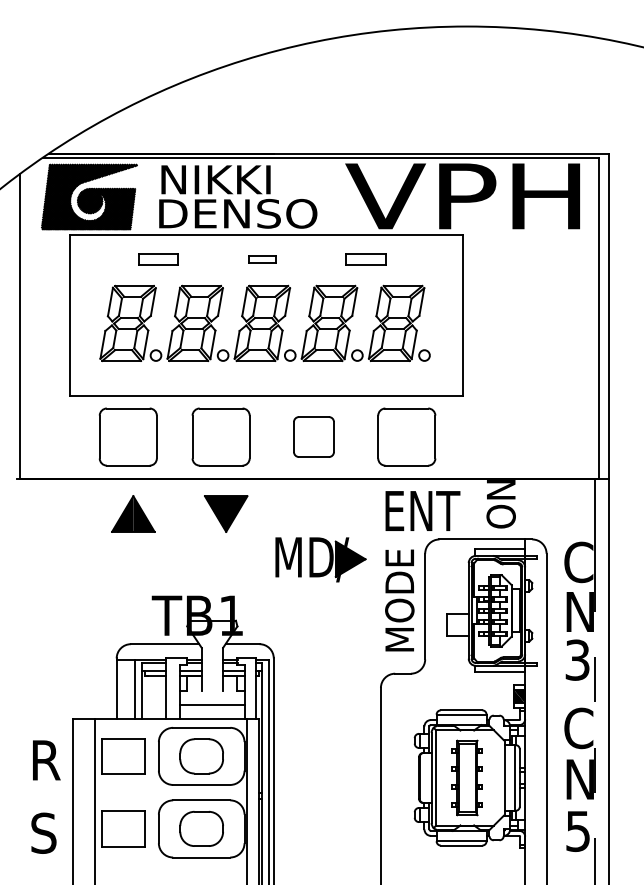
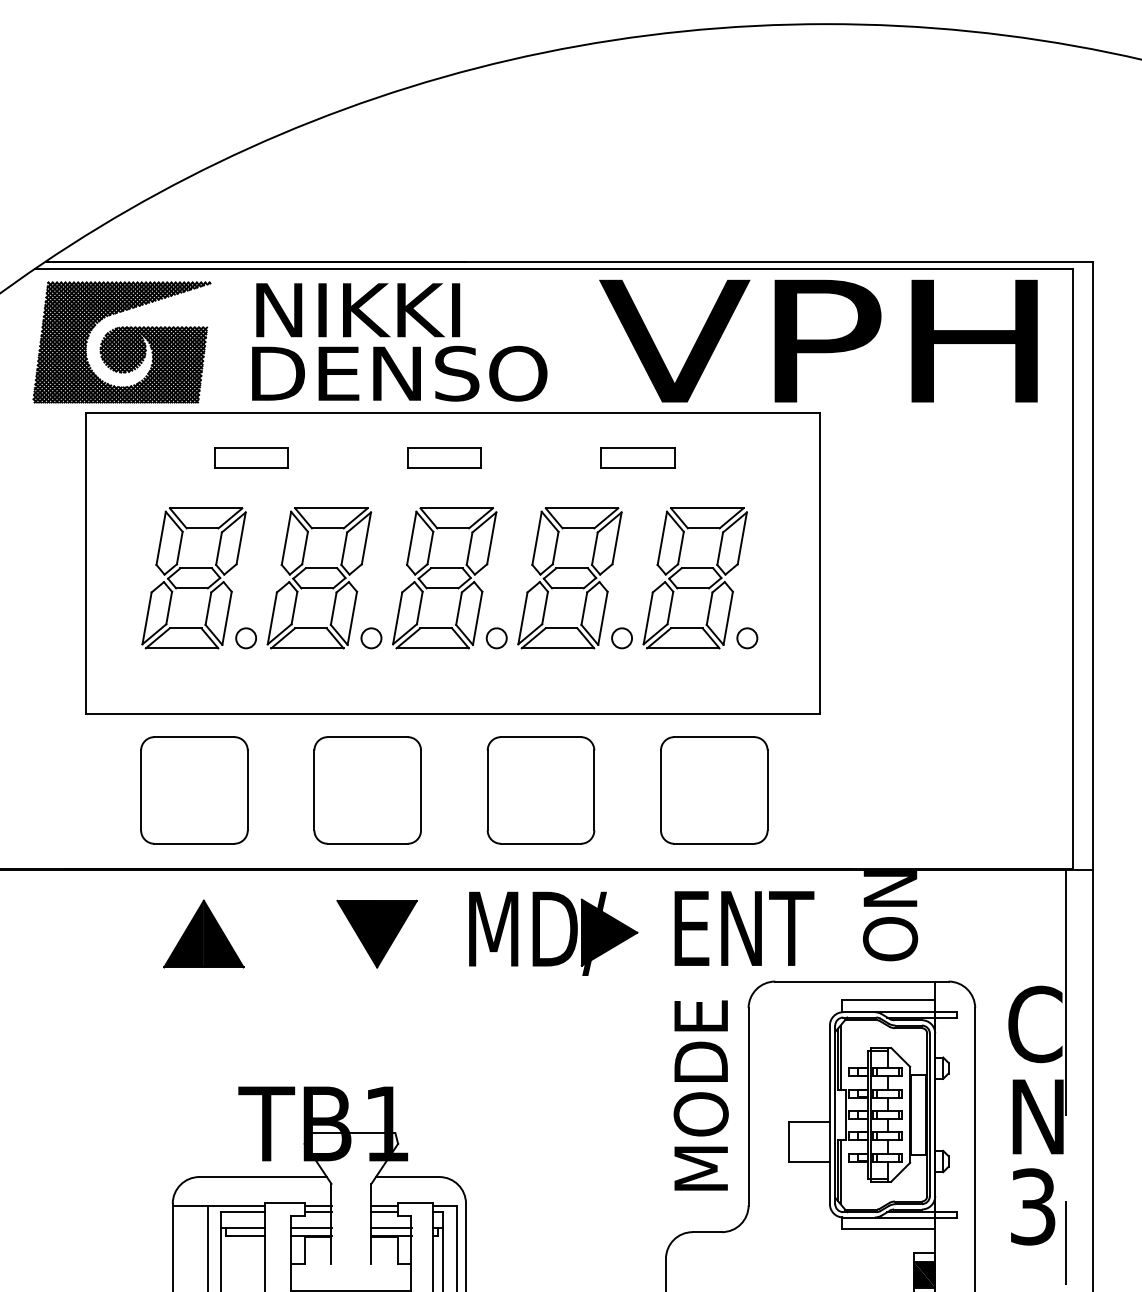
part: (262, 259) -> (444, 458), size x1.43
part: (313, 436) -> (540, 789), size x1.43
part: (320, 559) -> (553, 933), moved

